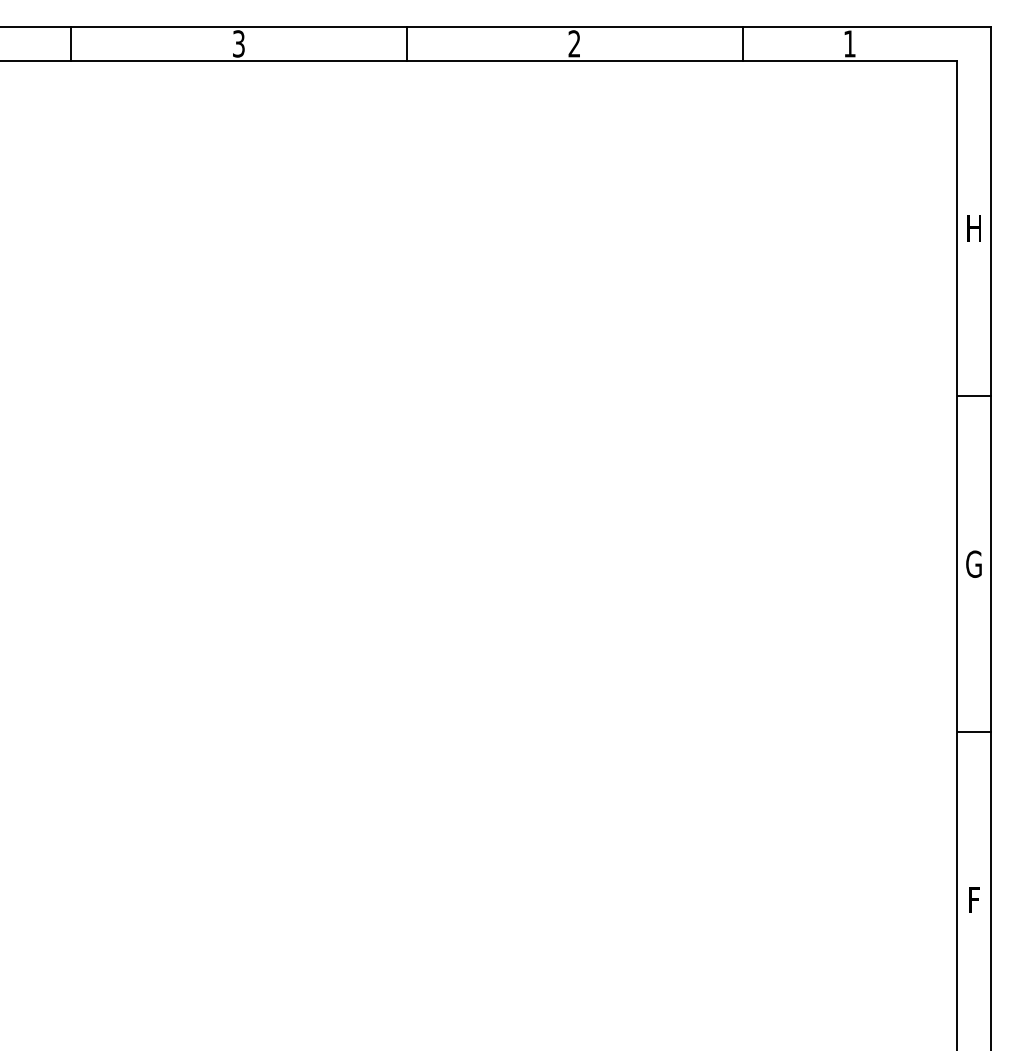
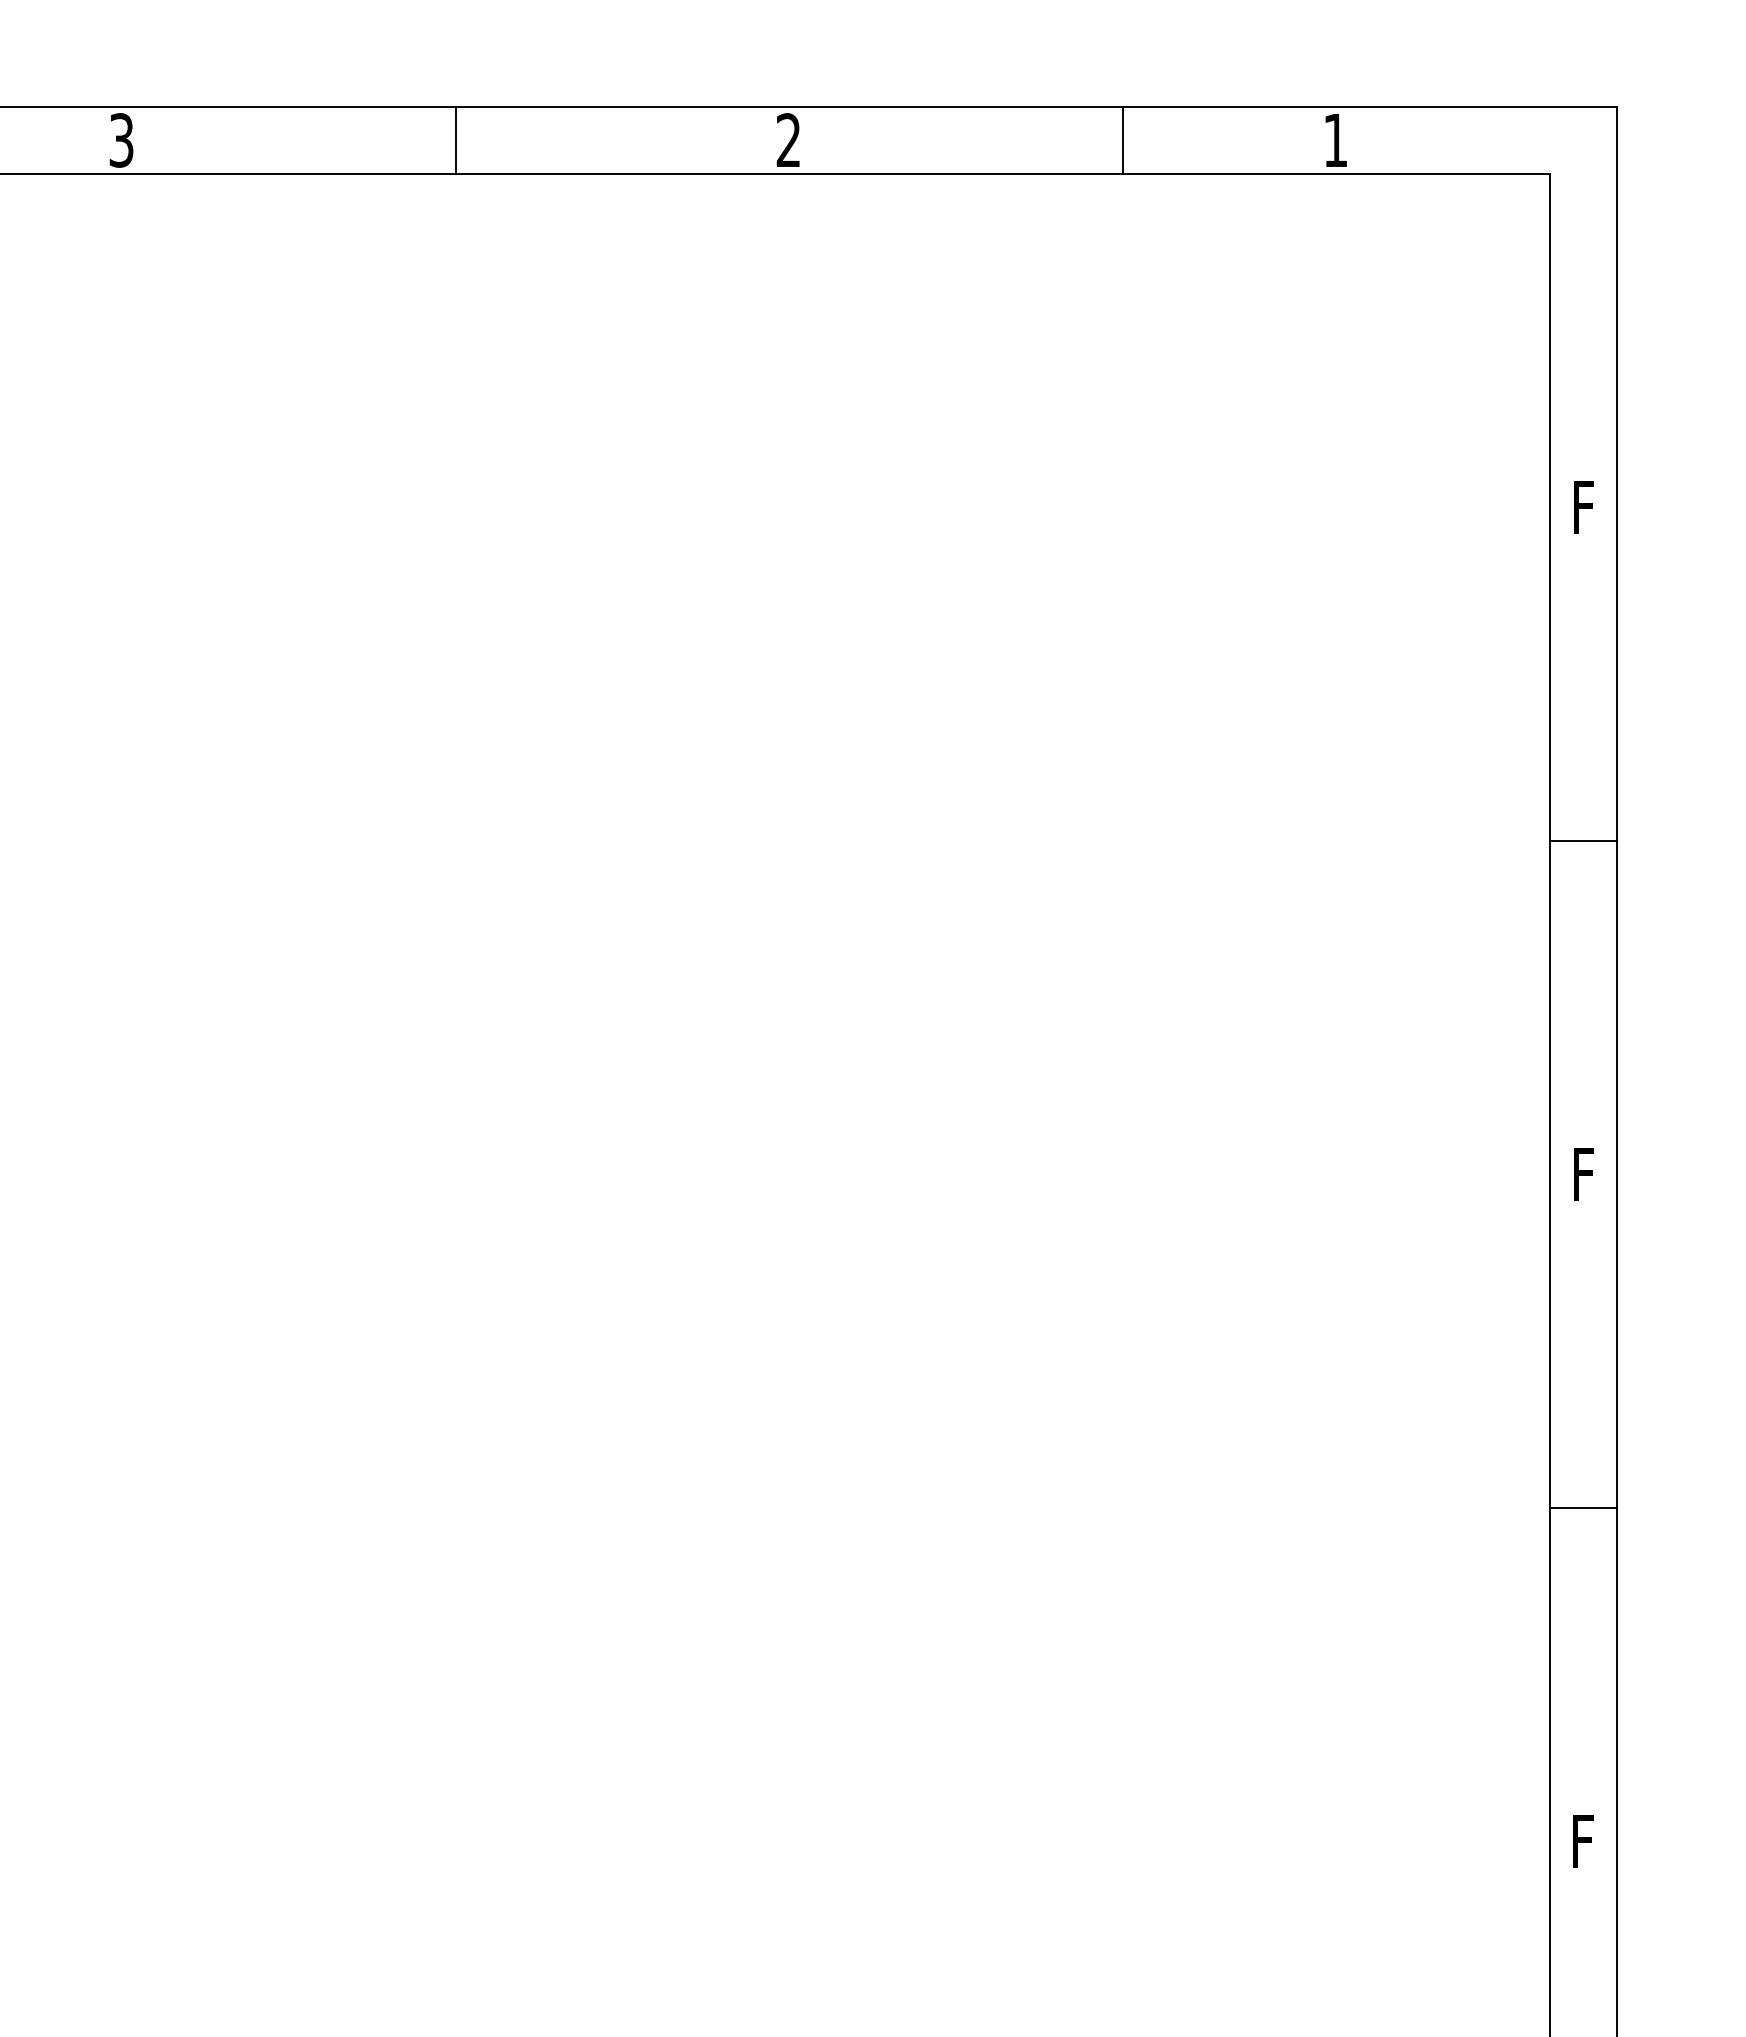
text: (973, 228) -> (1581, 507), H -> F
text: (973, 563) -> (1581, 1173), G -> F

